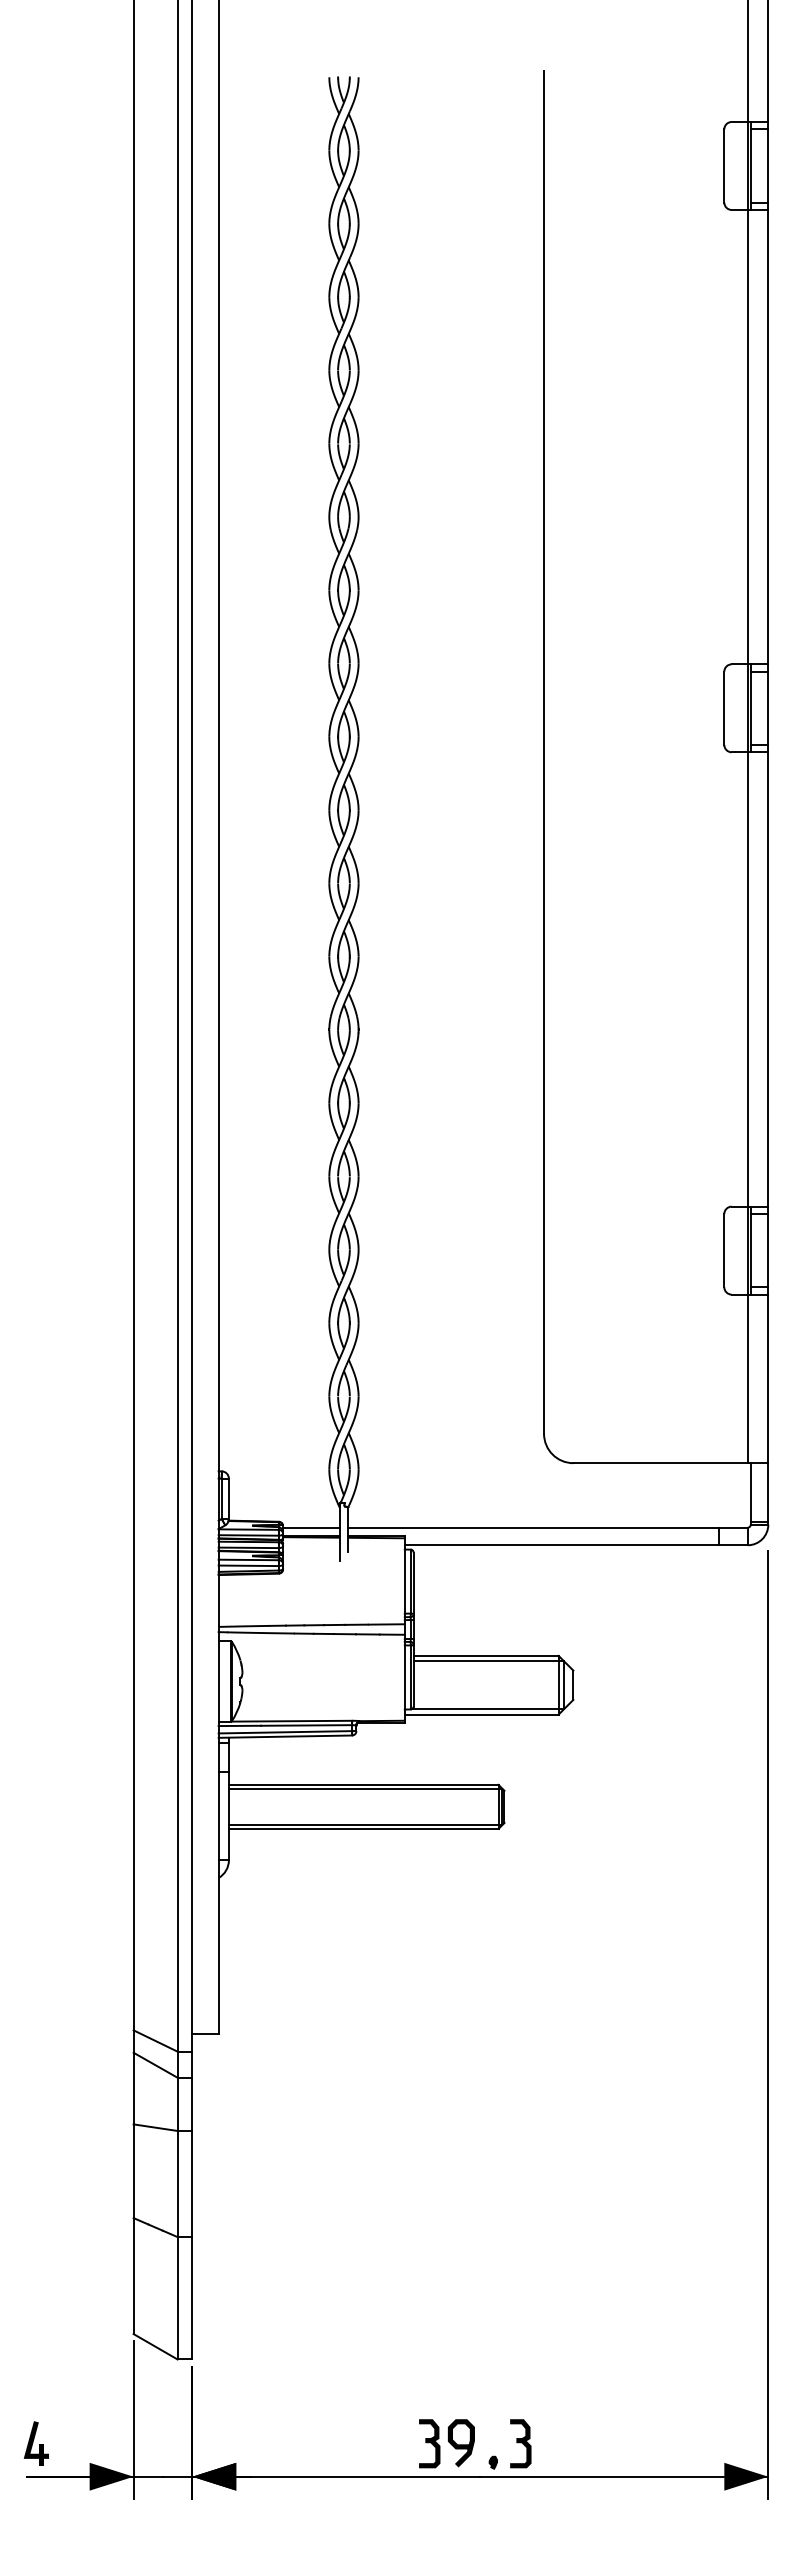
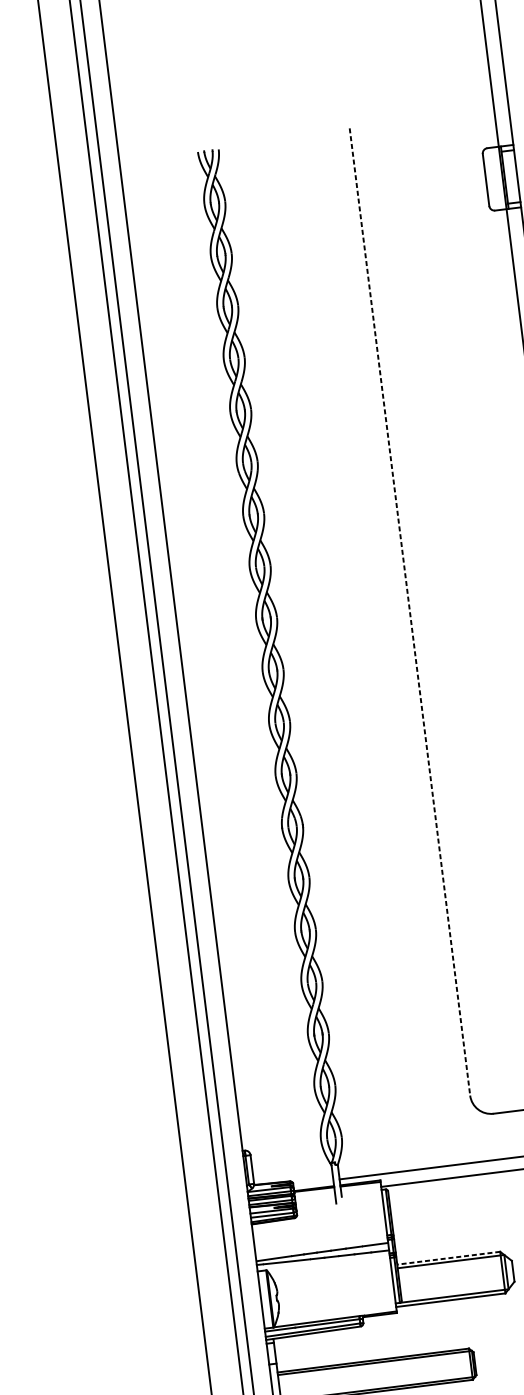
line: (544, 752) -> (410, 612), solid -> dashed
line: (311, 1527) -> (313, 1182), removed
line: (486, 1655) -> (448, 1257), solid -> dashed

